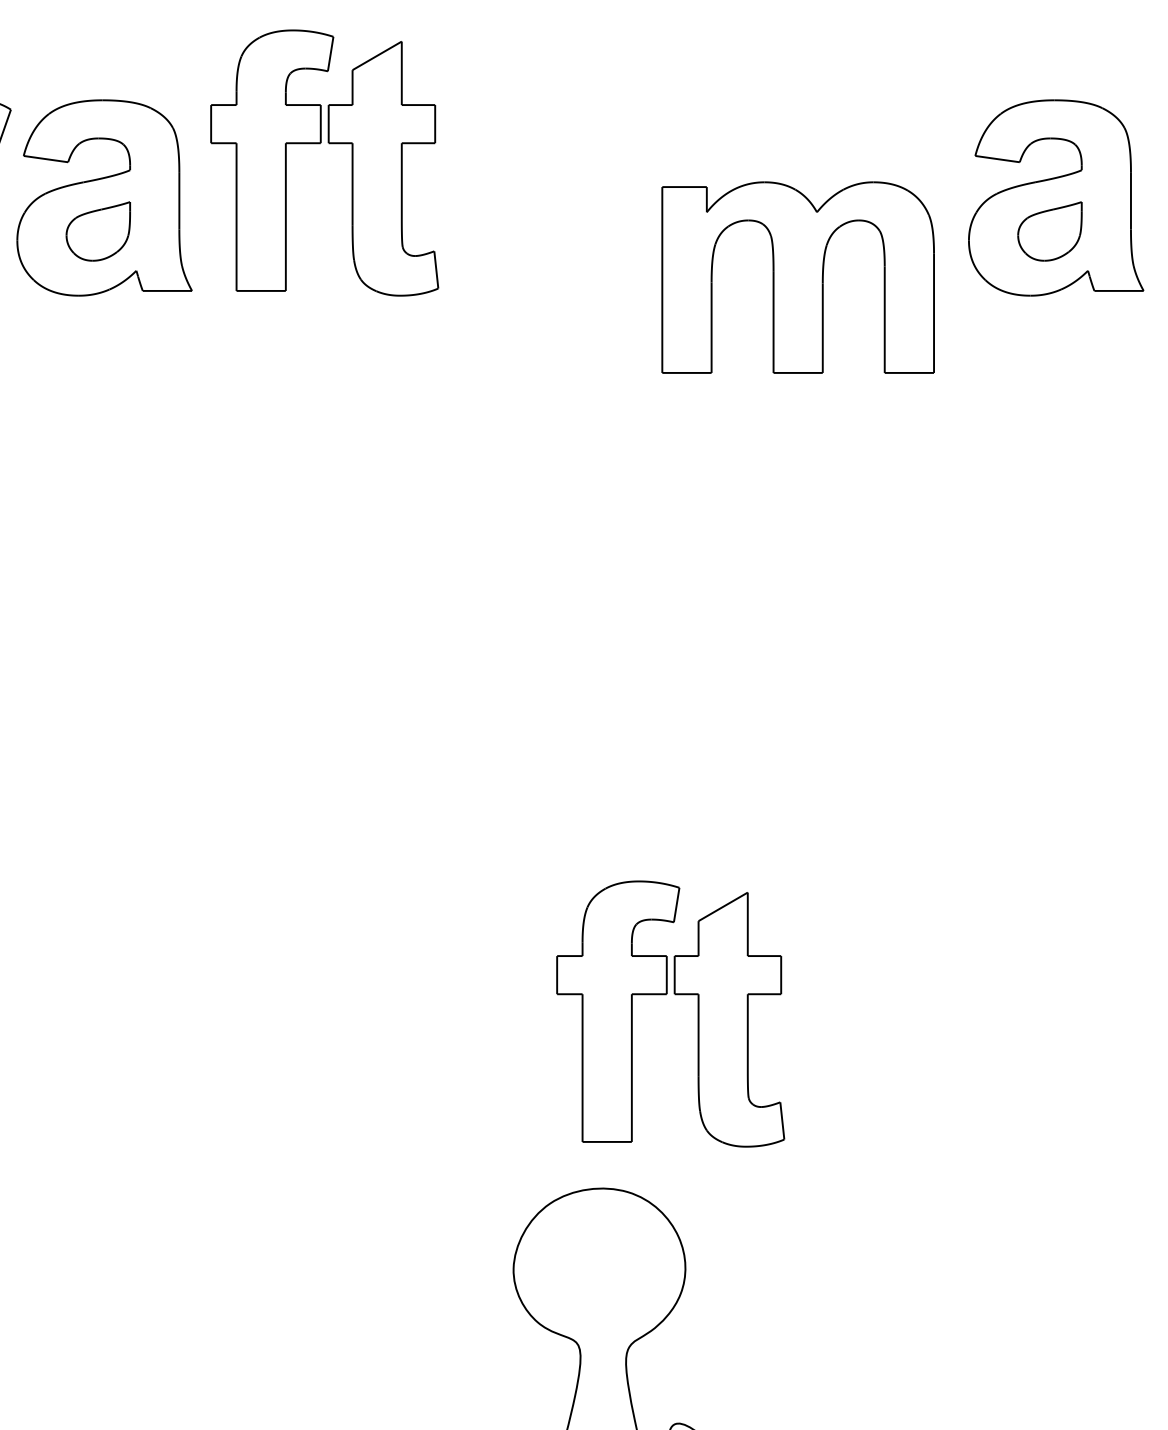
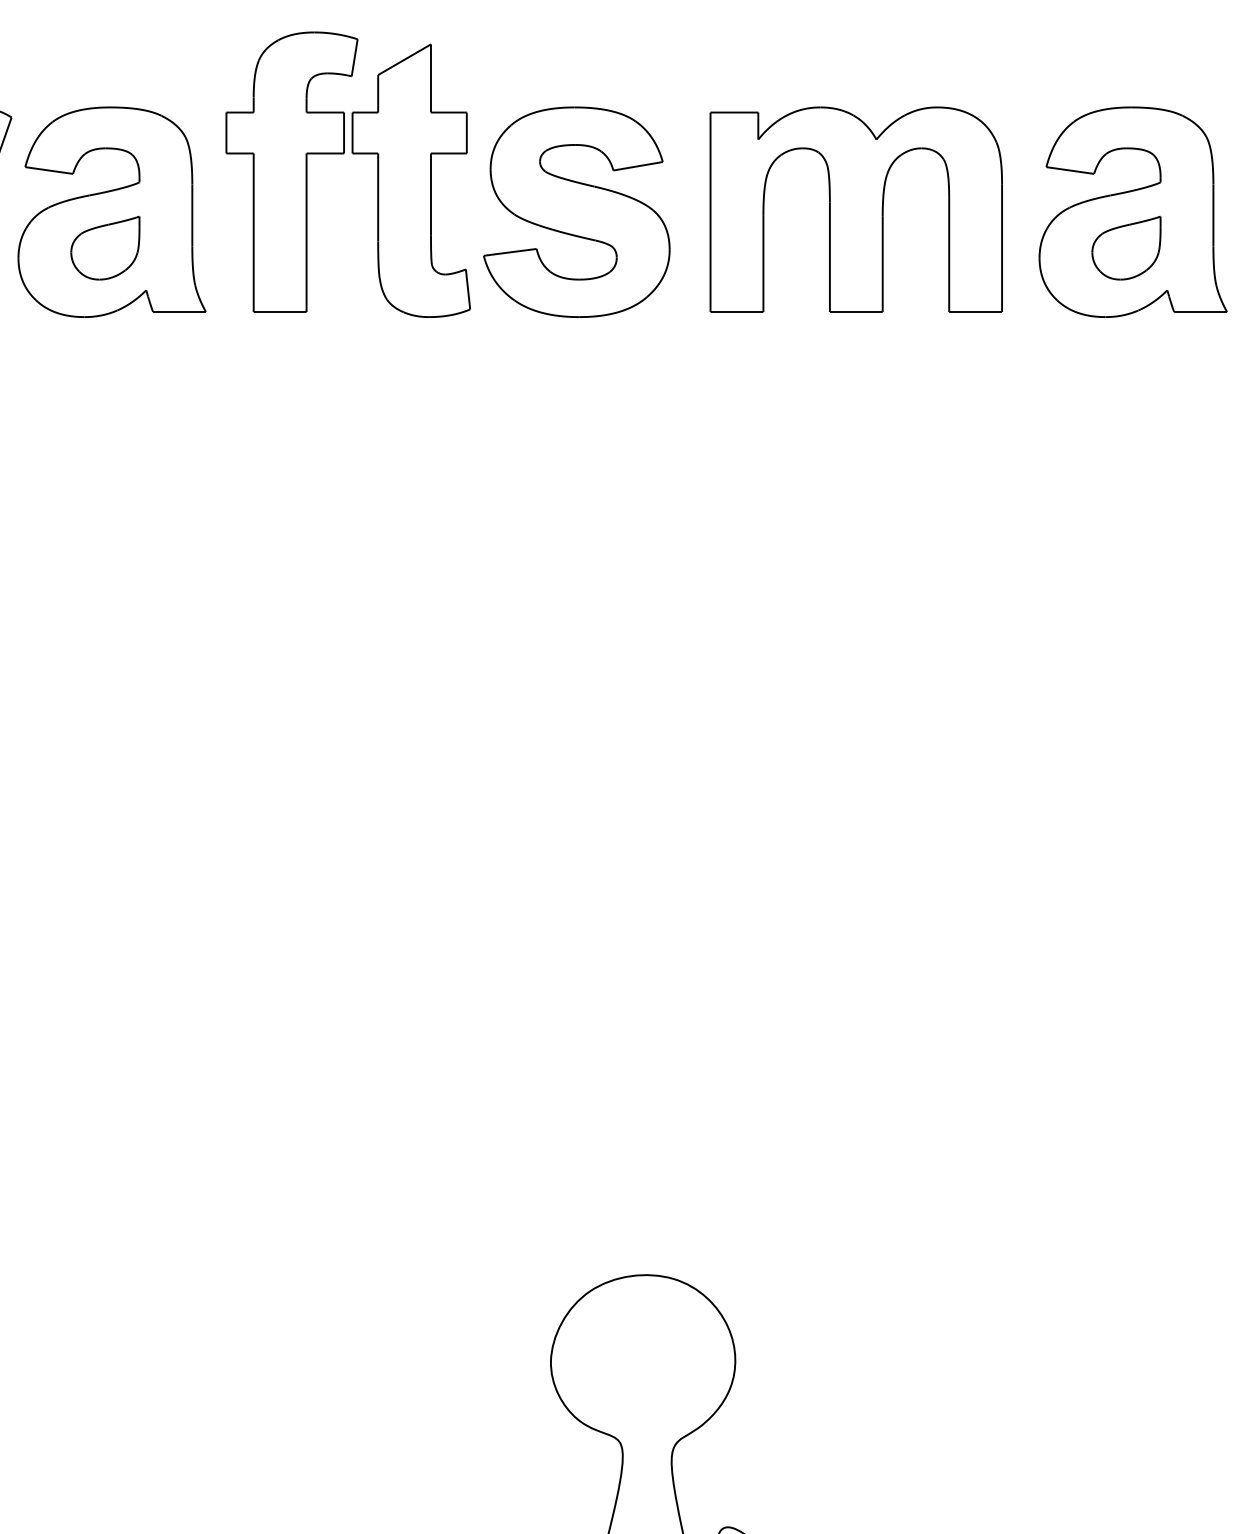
part: (537, 197) -> (576, 211), added
part: (797, 277) -> (855, 209), moved
part: (666, 995) -> (715, 1067), removed

